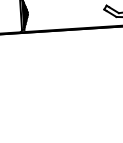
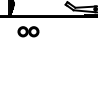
part: (51, 52) -> (28, 31), added

